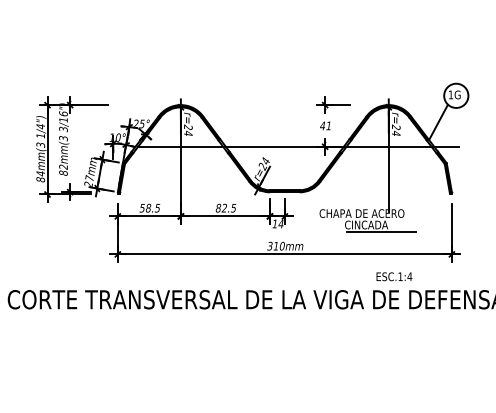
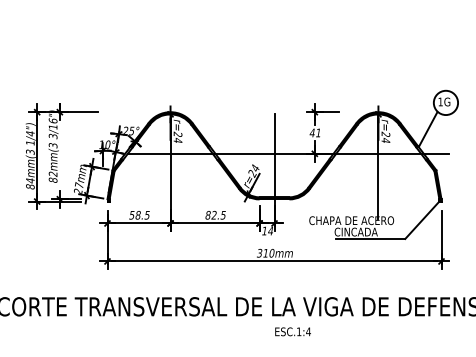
line: (284, 159) -> (274, 166), added
line: (432, 212) -> (422, 219), added
text: (394, 276) -> (293, 331), moved

